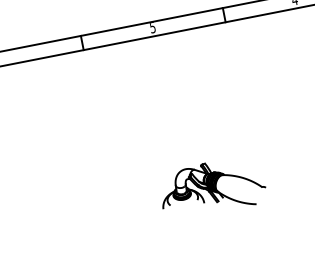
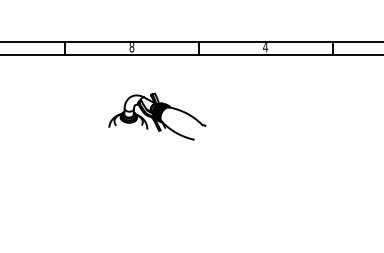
text: (152, 28) -> (131, 47), 5 -> 8
part: (212, 187) -> (157, 116), moved

